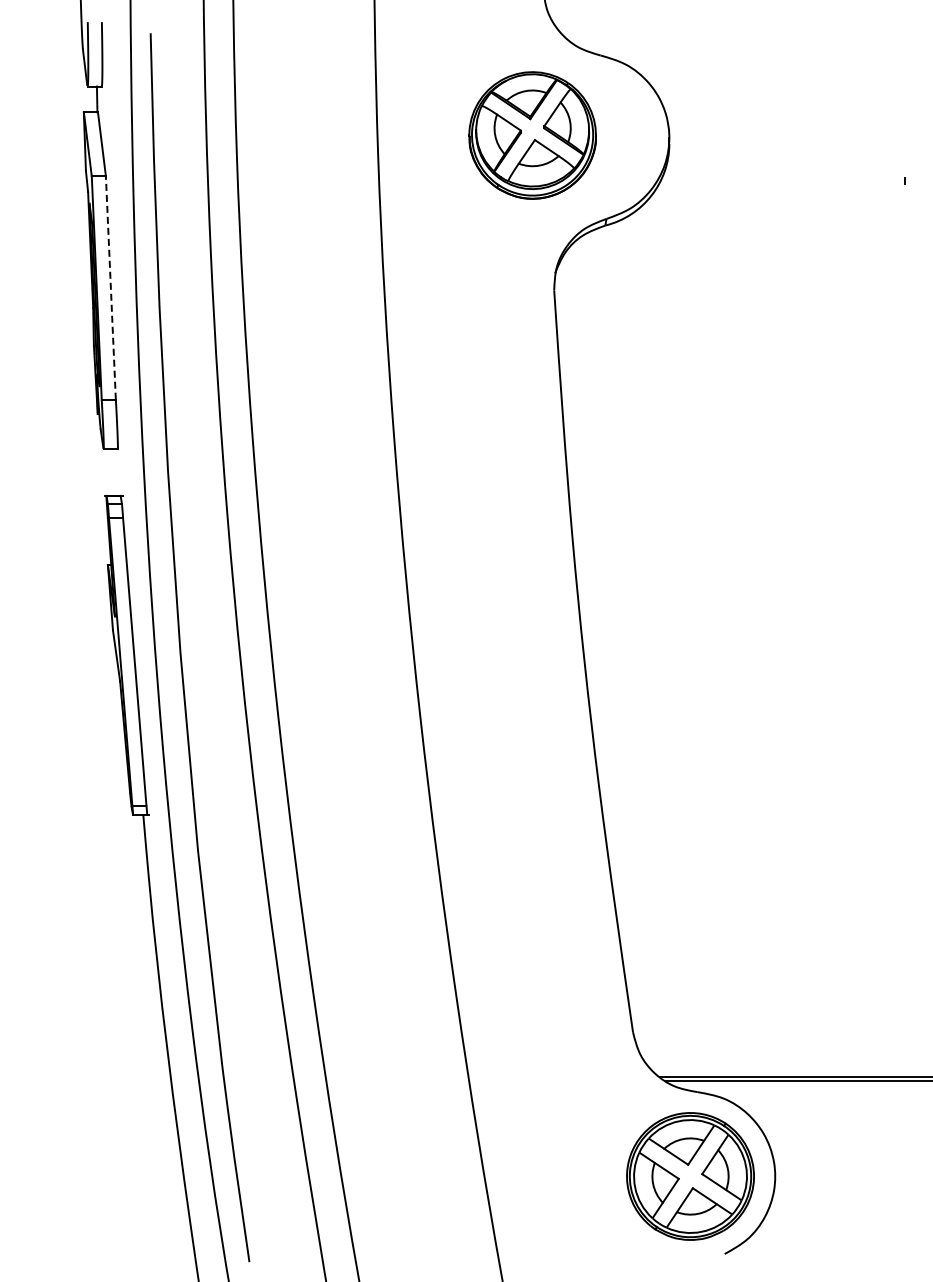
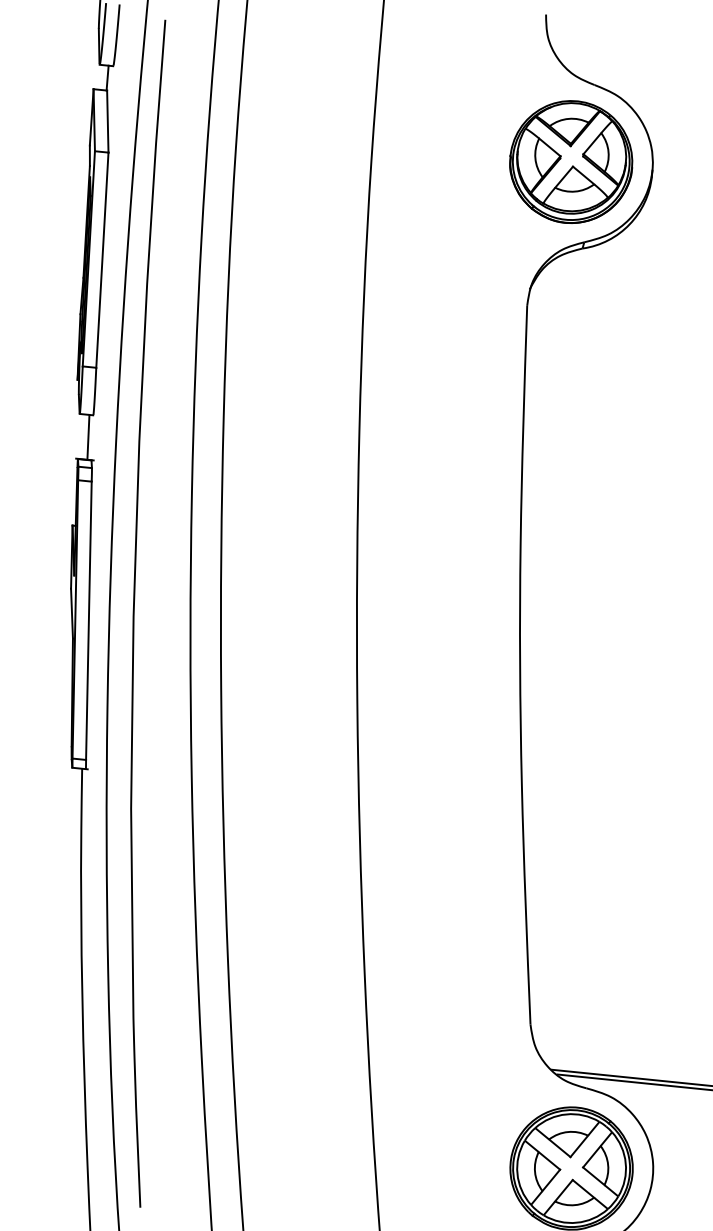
part: (532, 135) -> (571, 162), moved
line: (110, 287) -> (102, 259), dashed -> solid
line: (114, 472) -> (87, 437), added

